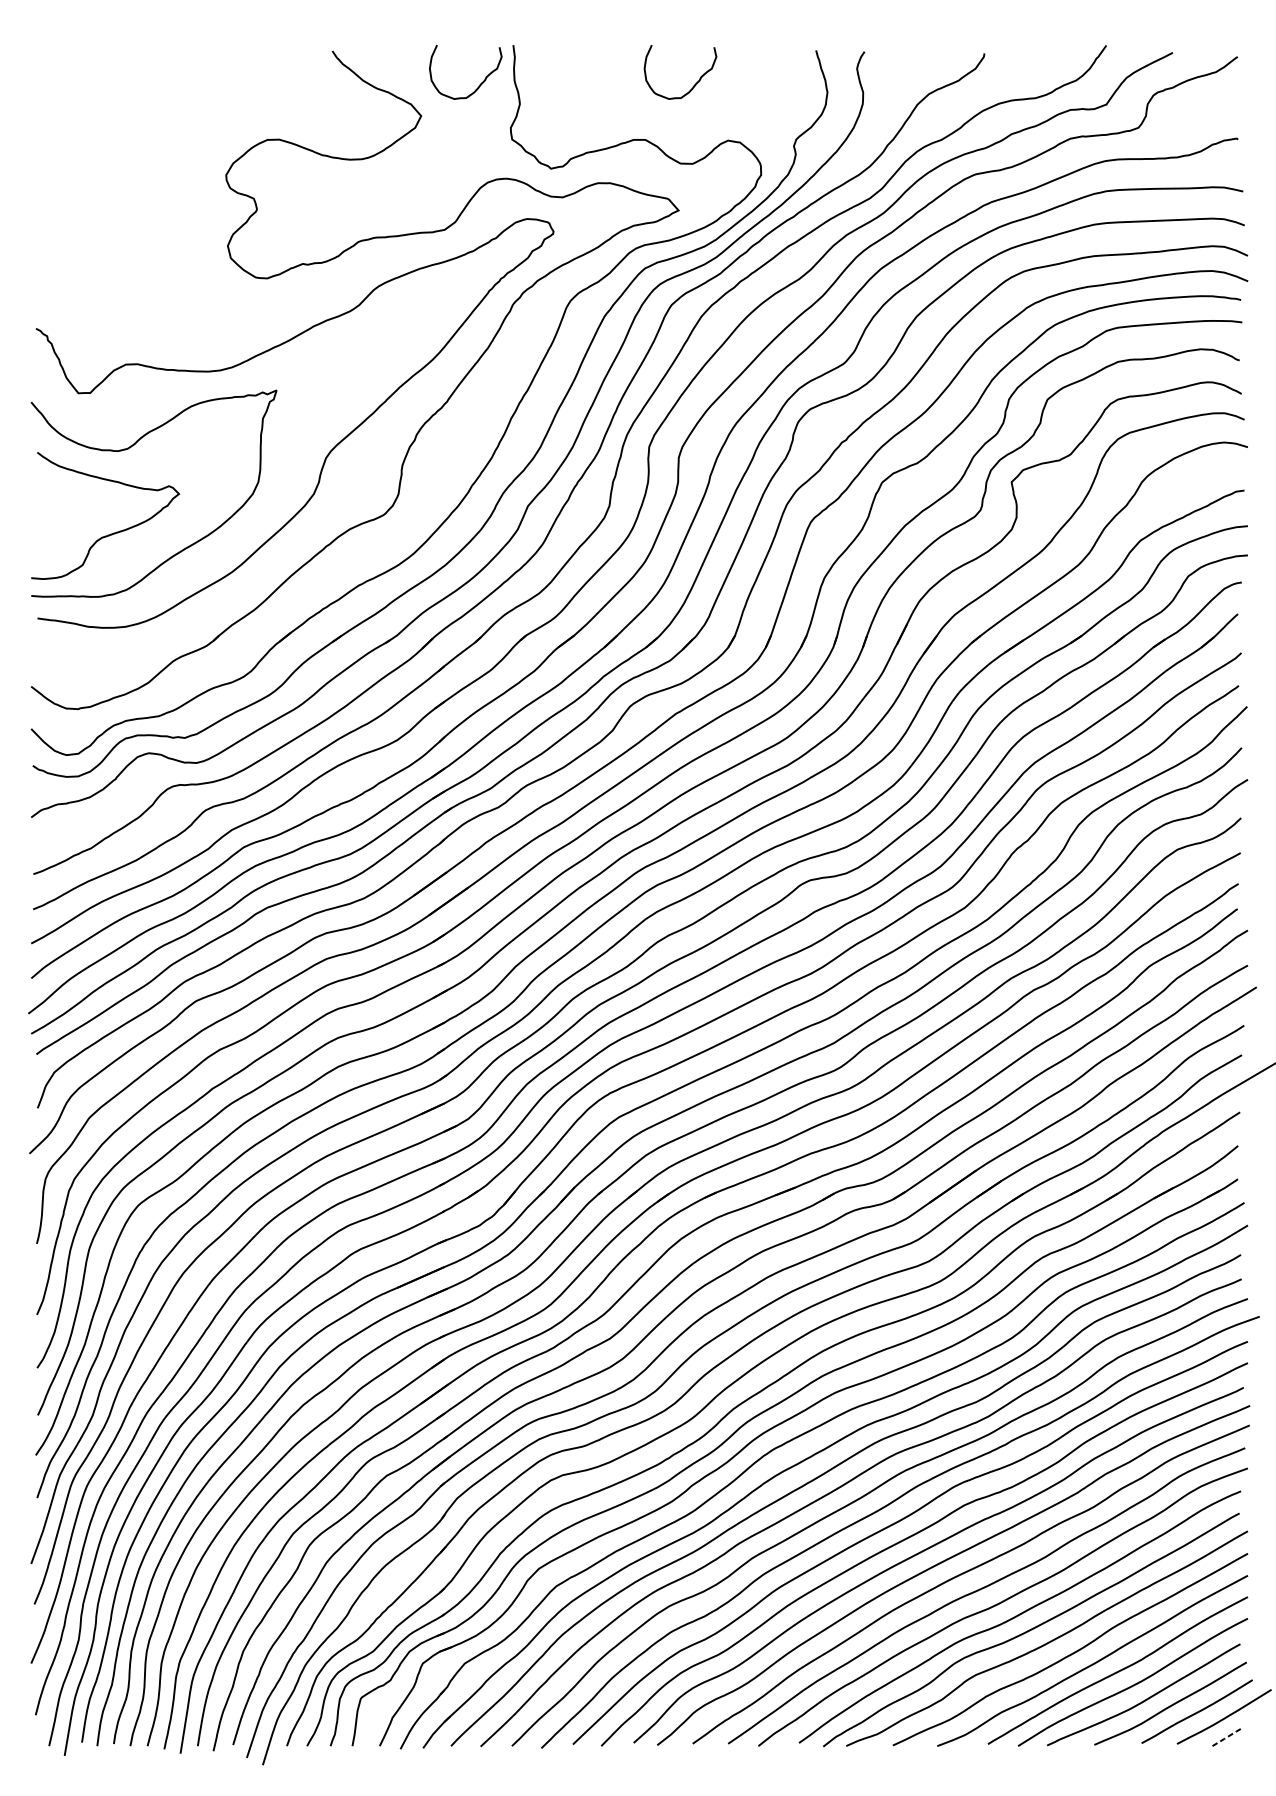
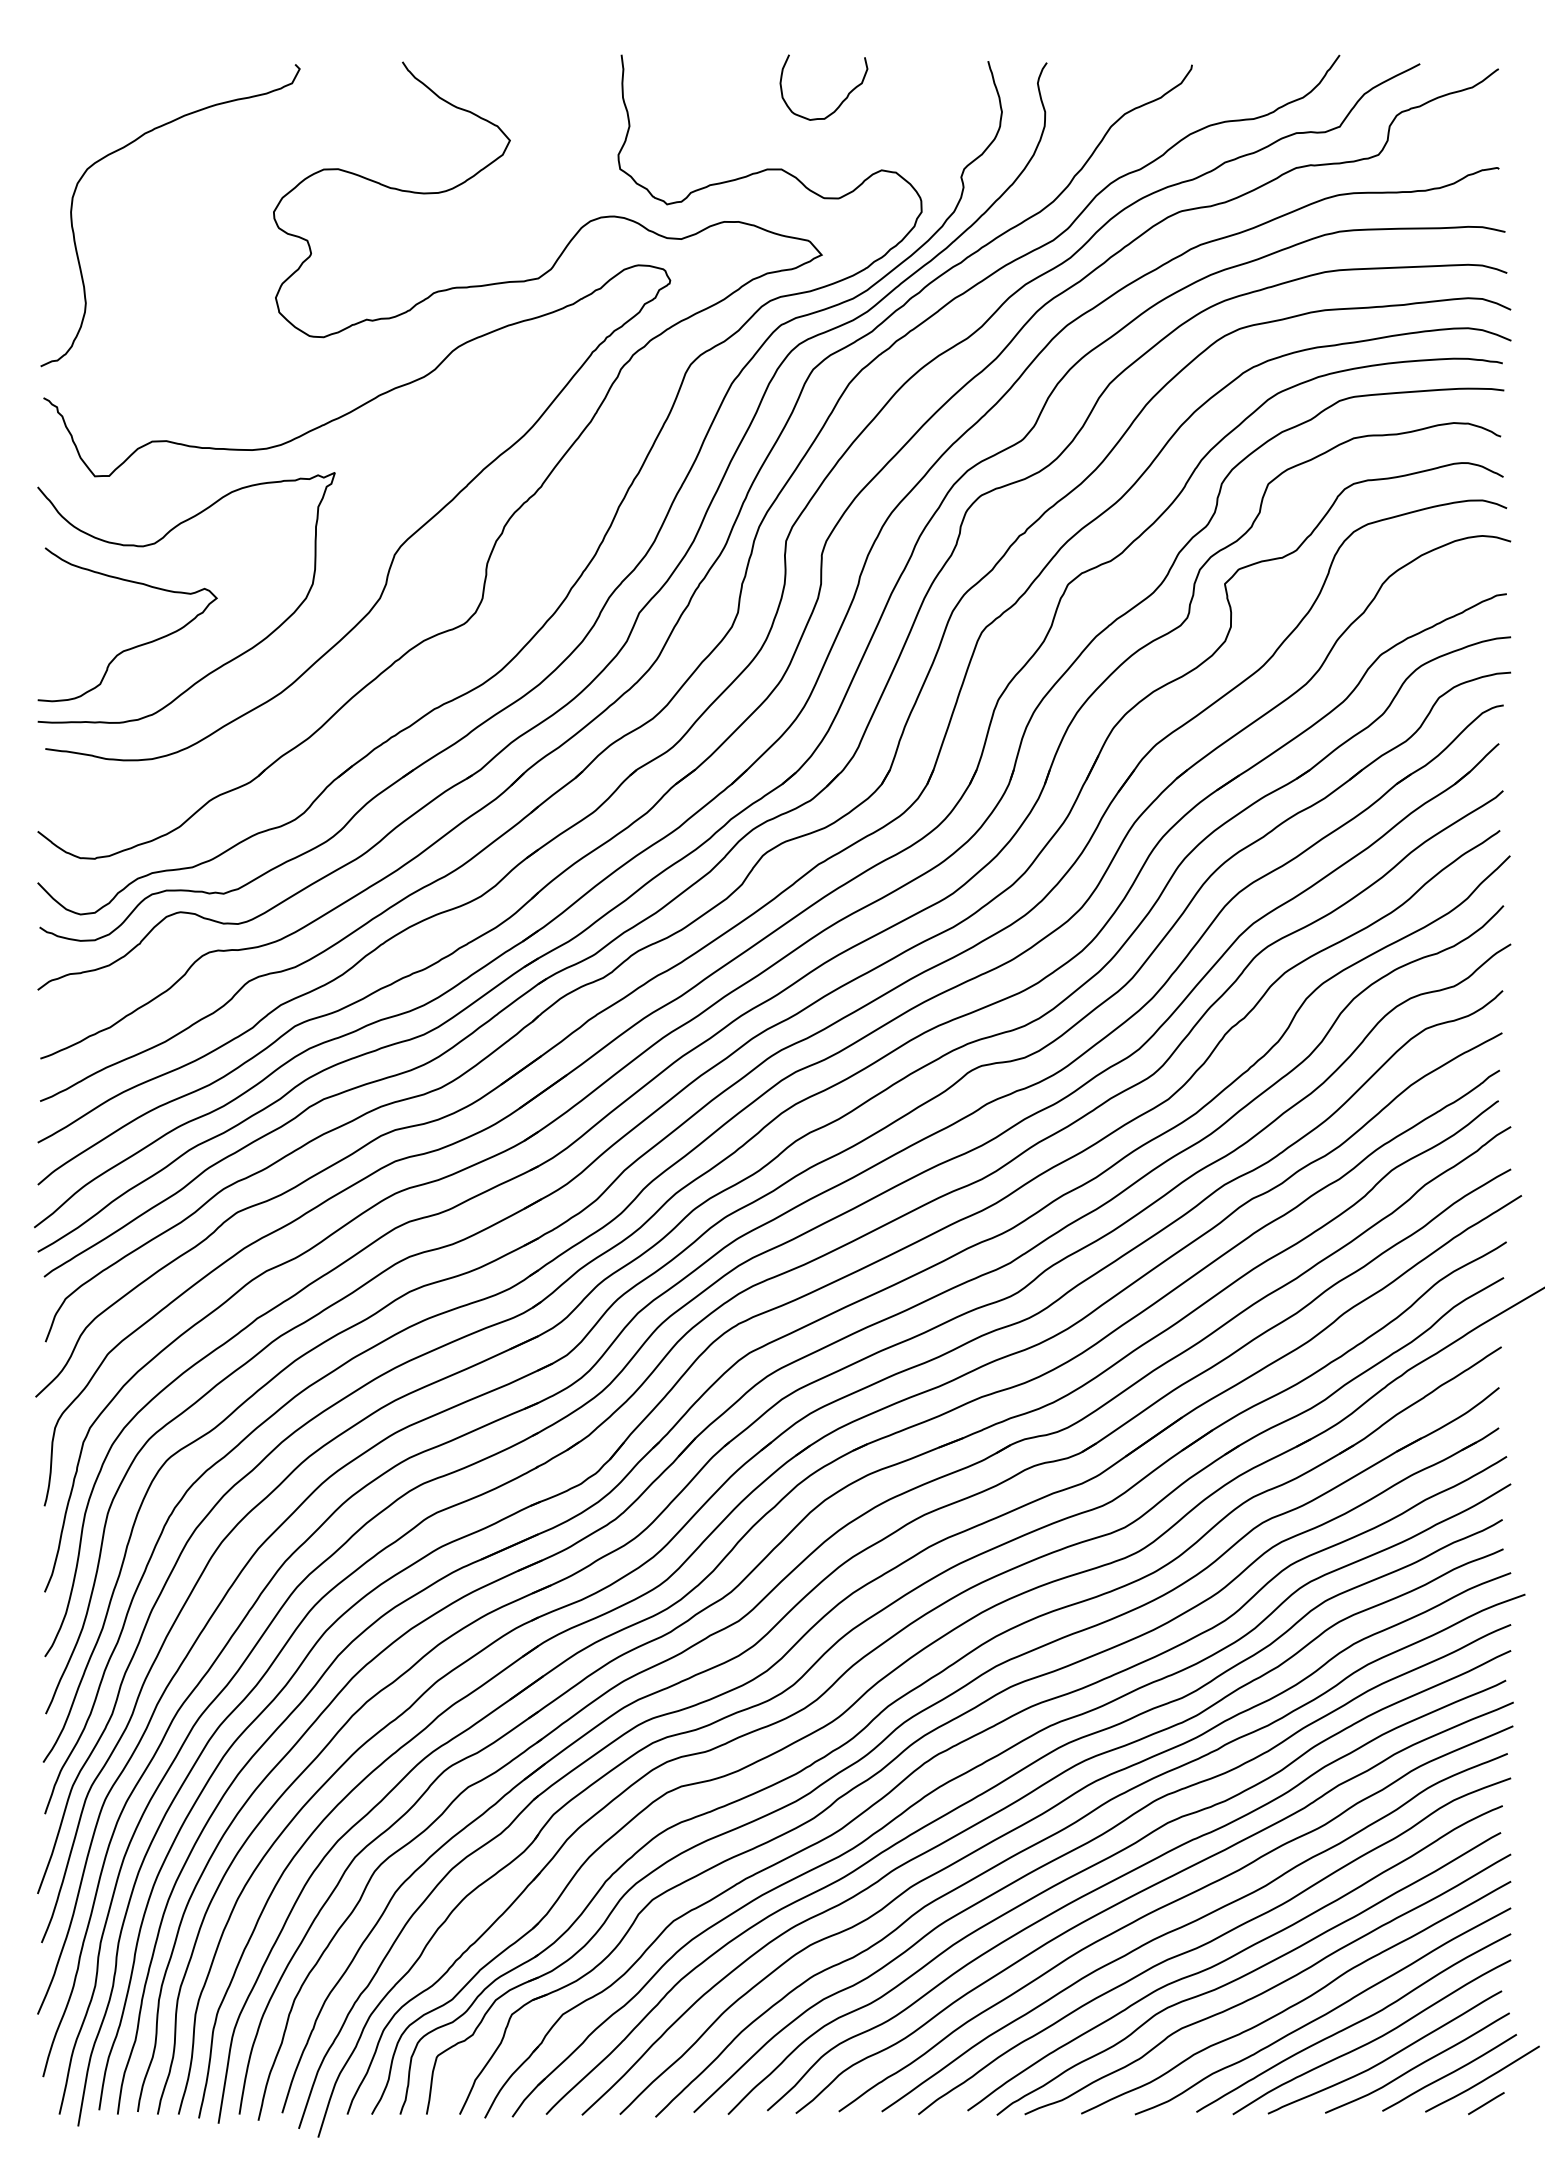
curve: (480, 83) -> (581, 101), removed
curve: (105, 120) -> (127, 146), added
line: (1227, 1737) -> (1486, 2103), dashed -> solid

